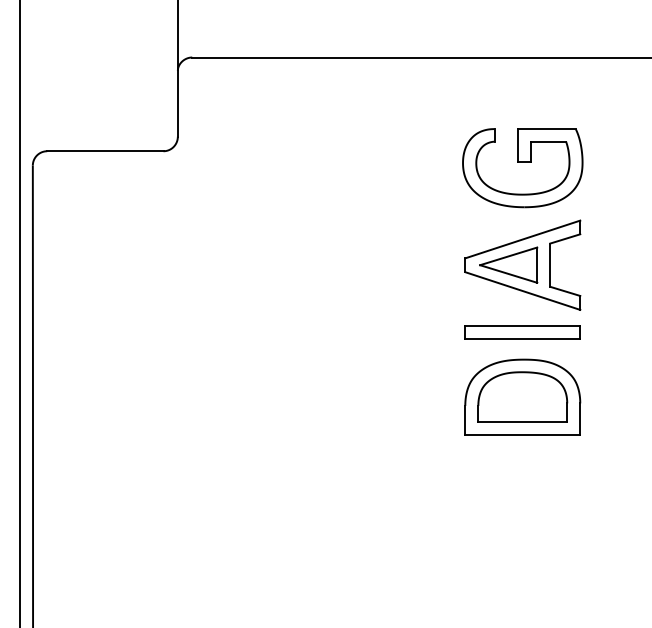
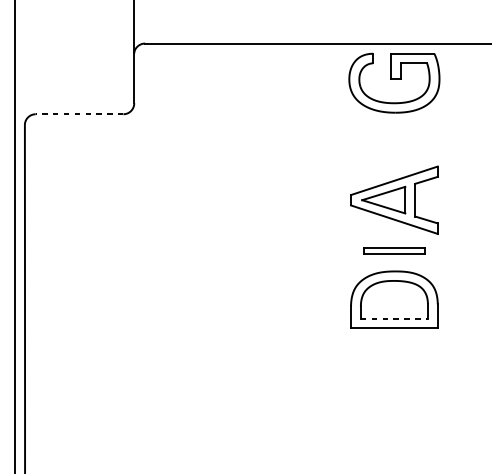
line: (104, 151) -> (78, 114), solid -> dashed
part: (522, 168) -> (394, 83), moved
part: (522, 332) -> (394, 250), size x0.7
line: (523, 422) -> (394, 318), solid -> dashed

